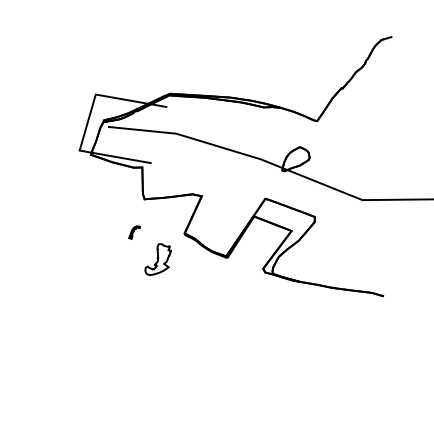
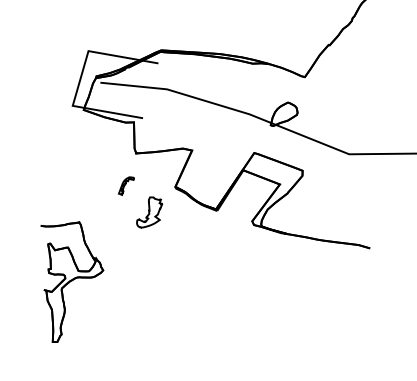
part: (134, 232) -> (126, 185), size x1.43
part: (78, 330) -> (71, 281), added

